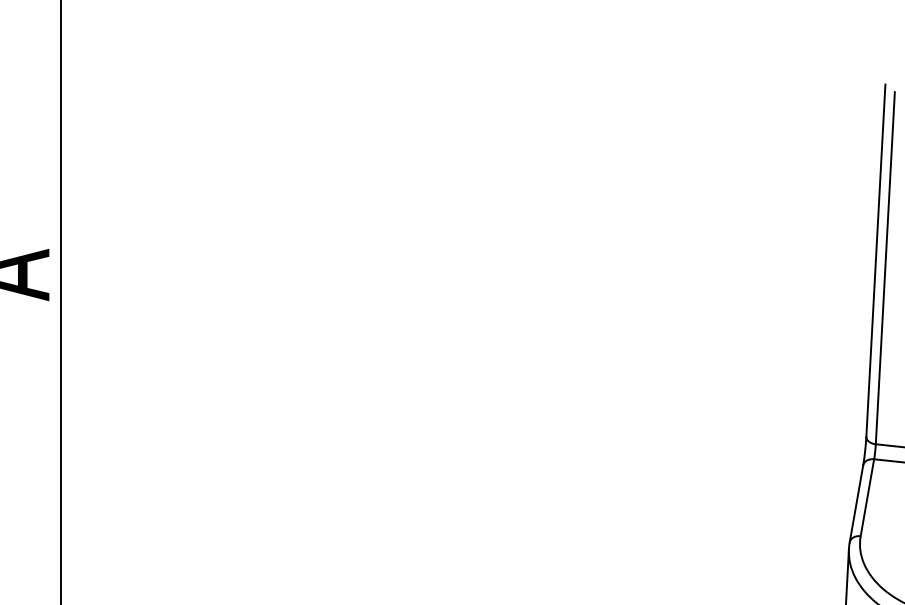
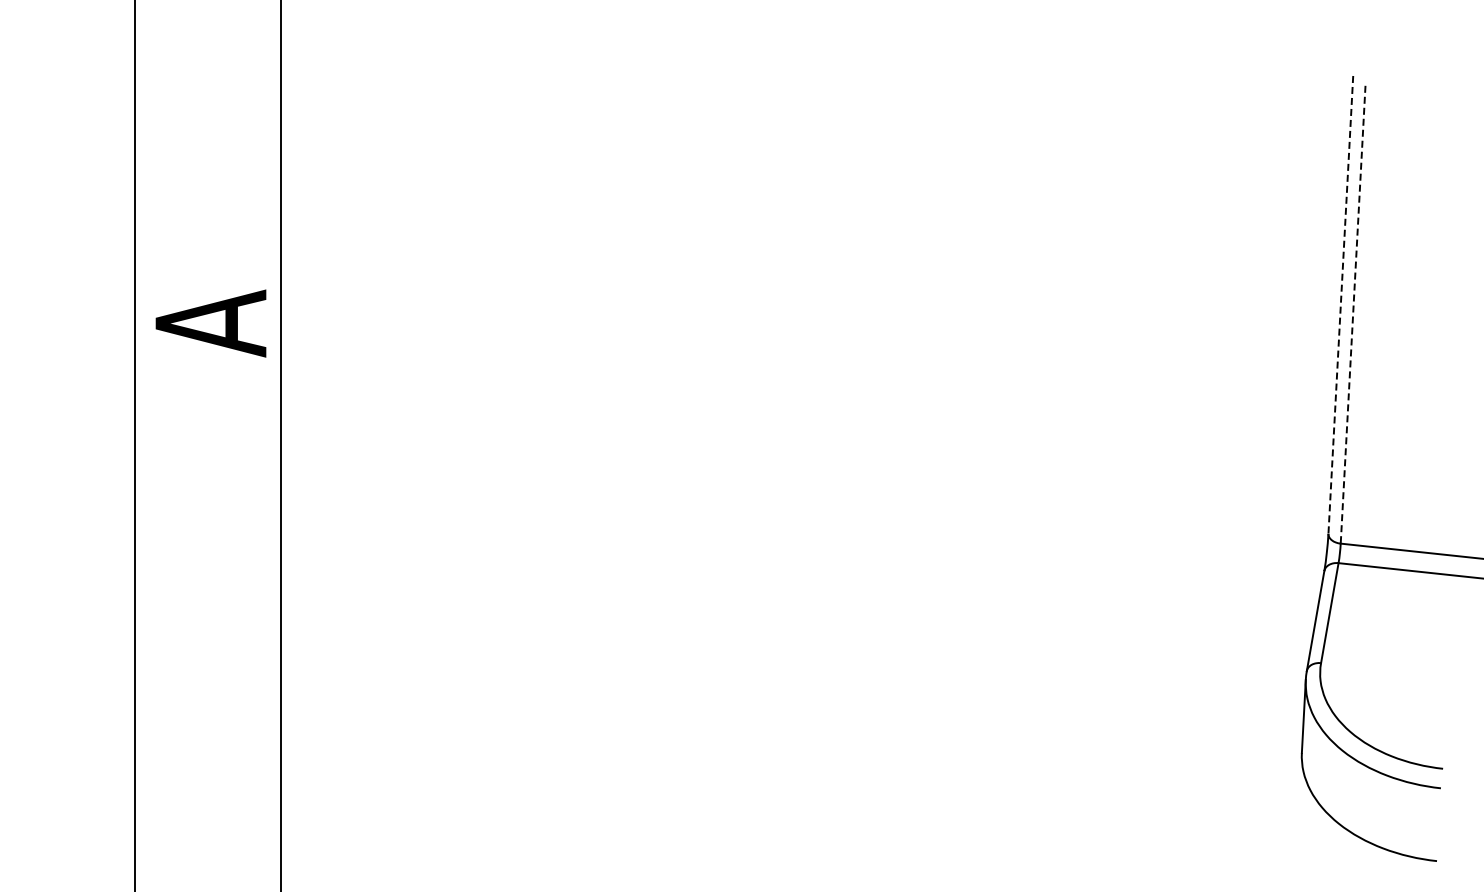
line: (875, 261) -> (1340, 305), solid -> dashed
line: (885, 268) -> (1353, 315), solid -> dashed

